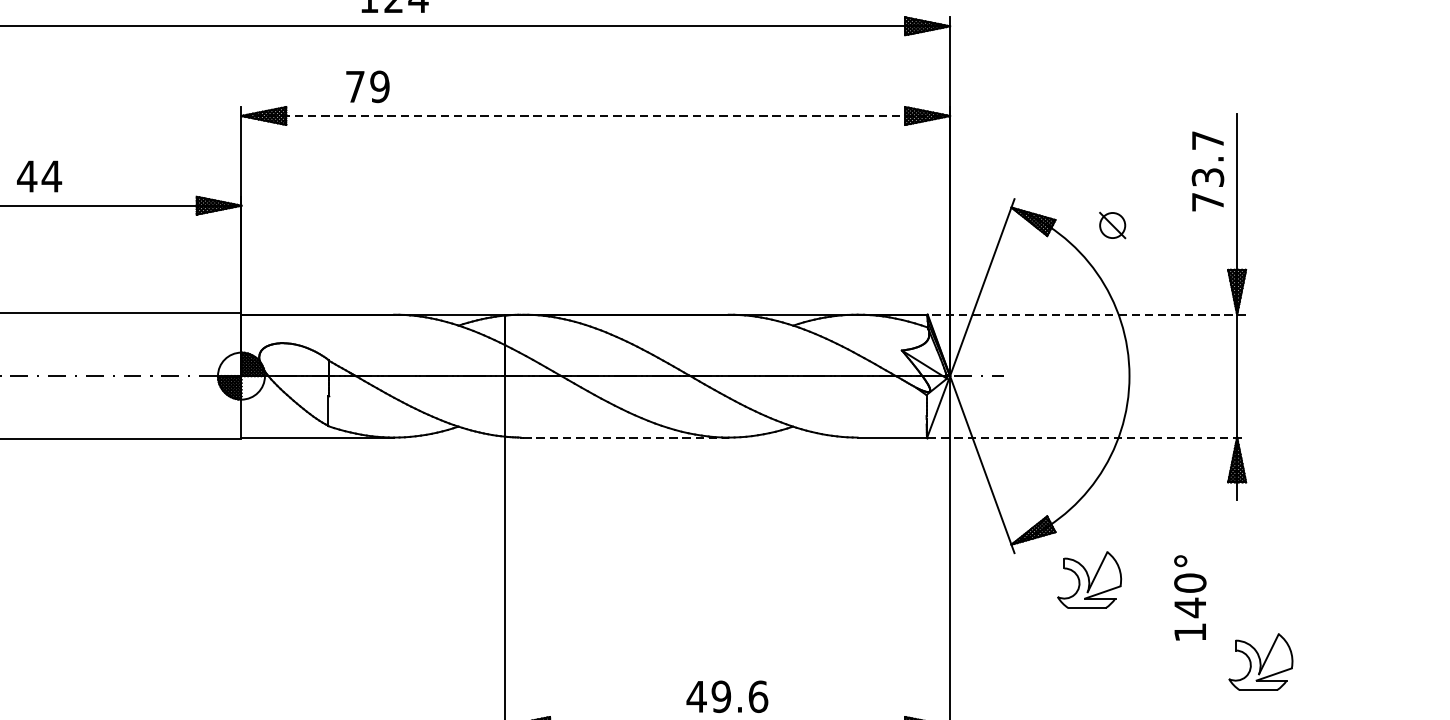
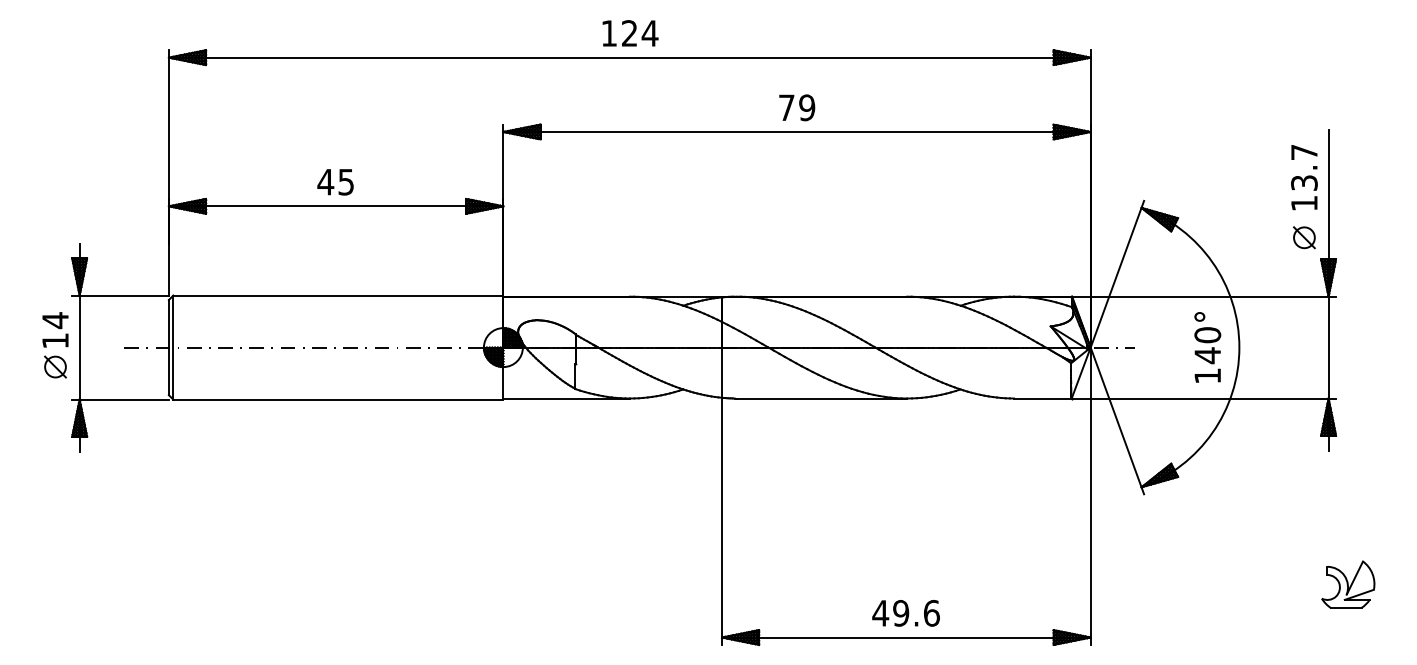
text: (368, 86) -> (797, 107), moved
line: (596, 116) -> (797, 132), dashed -> solid
text: (50, 176) -> (345, 182), 44 -> 45
text: (1208, 202) -> (1304, 203), 73.7 -> 13.7
part: (1112, 225) -> (1304, 237), moved
line: (1087, 314) -> (1204, 296), dashed -> solid
line: (626, 437) -> (822, 398), dashed -> solid
line: (1087, 437) -> (1204, 398), dashed -> solid
part: (1089, 579) -> (1206, 516), removed
text: (1189, 598) -> (1207, 347), moved

